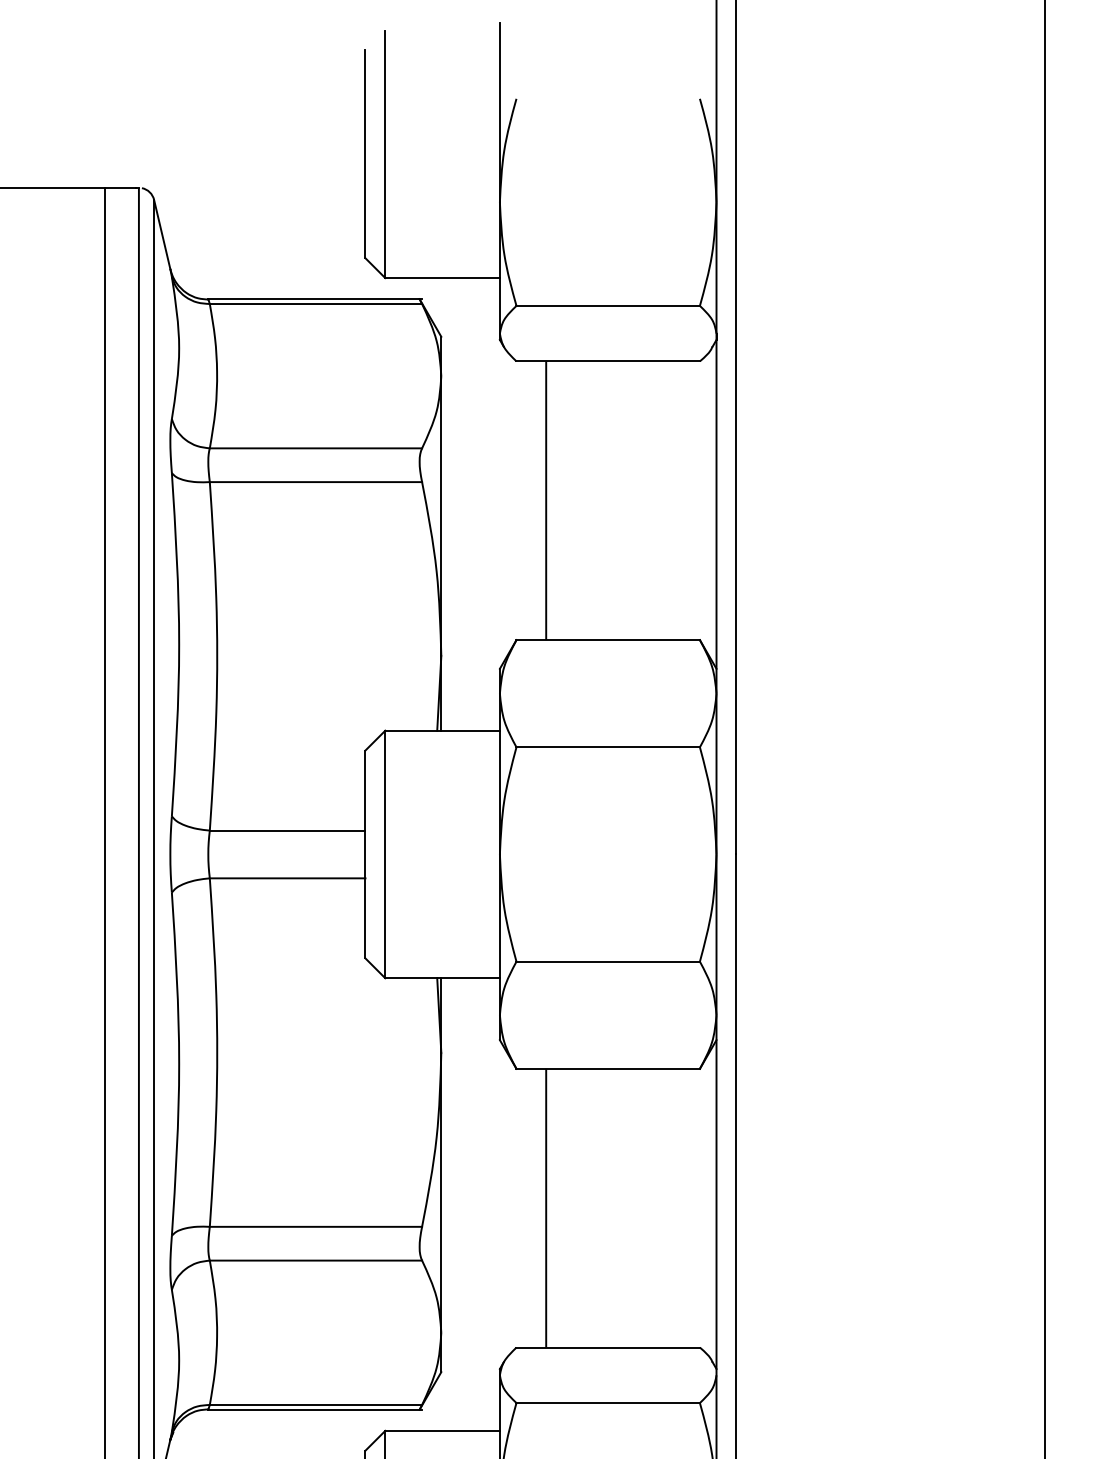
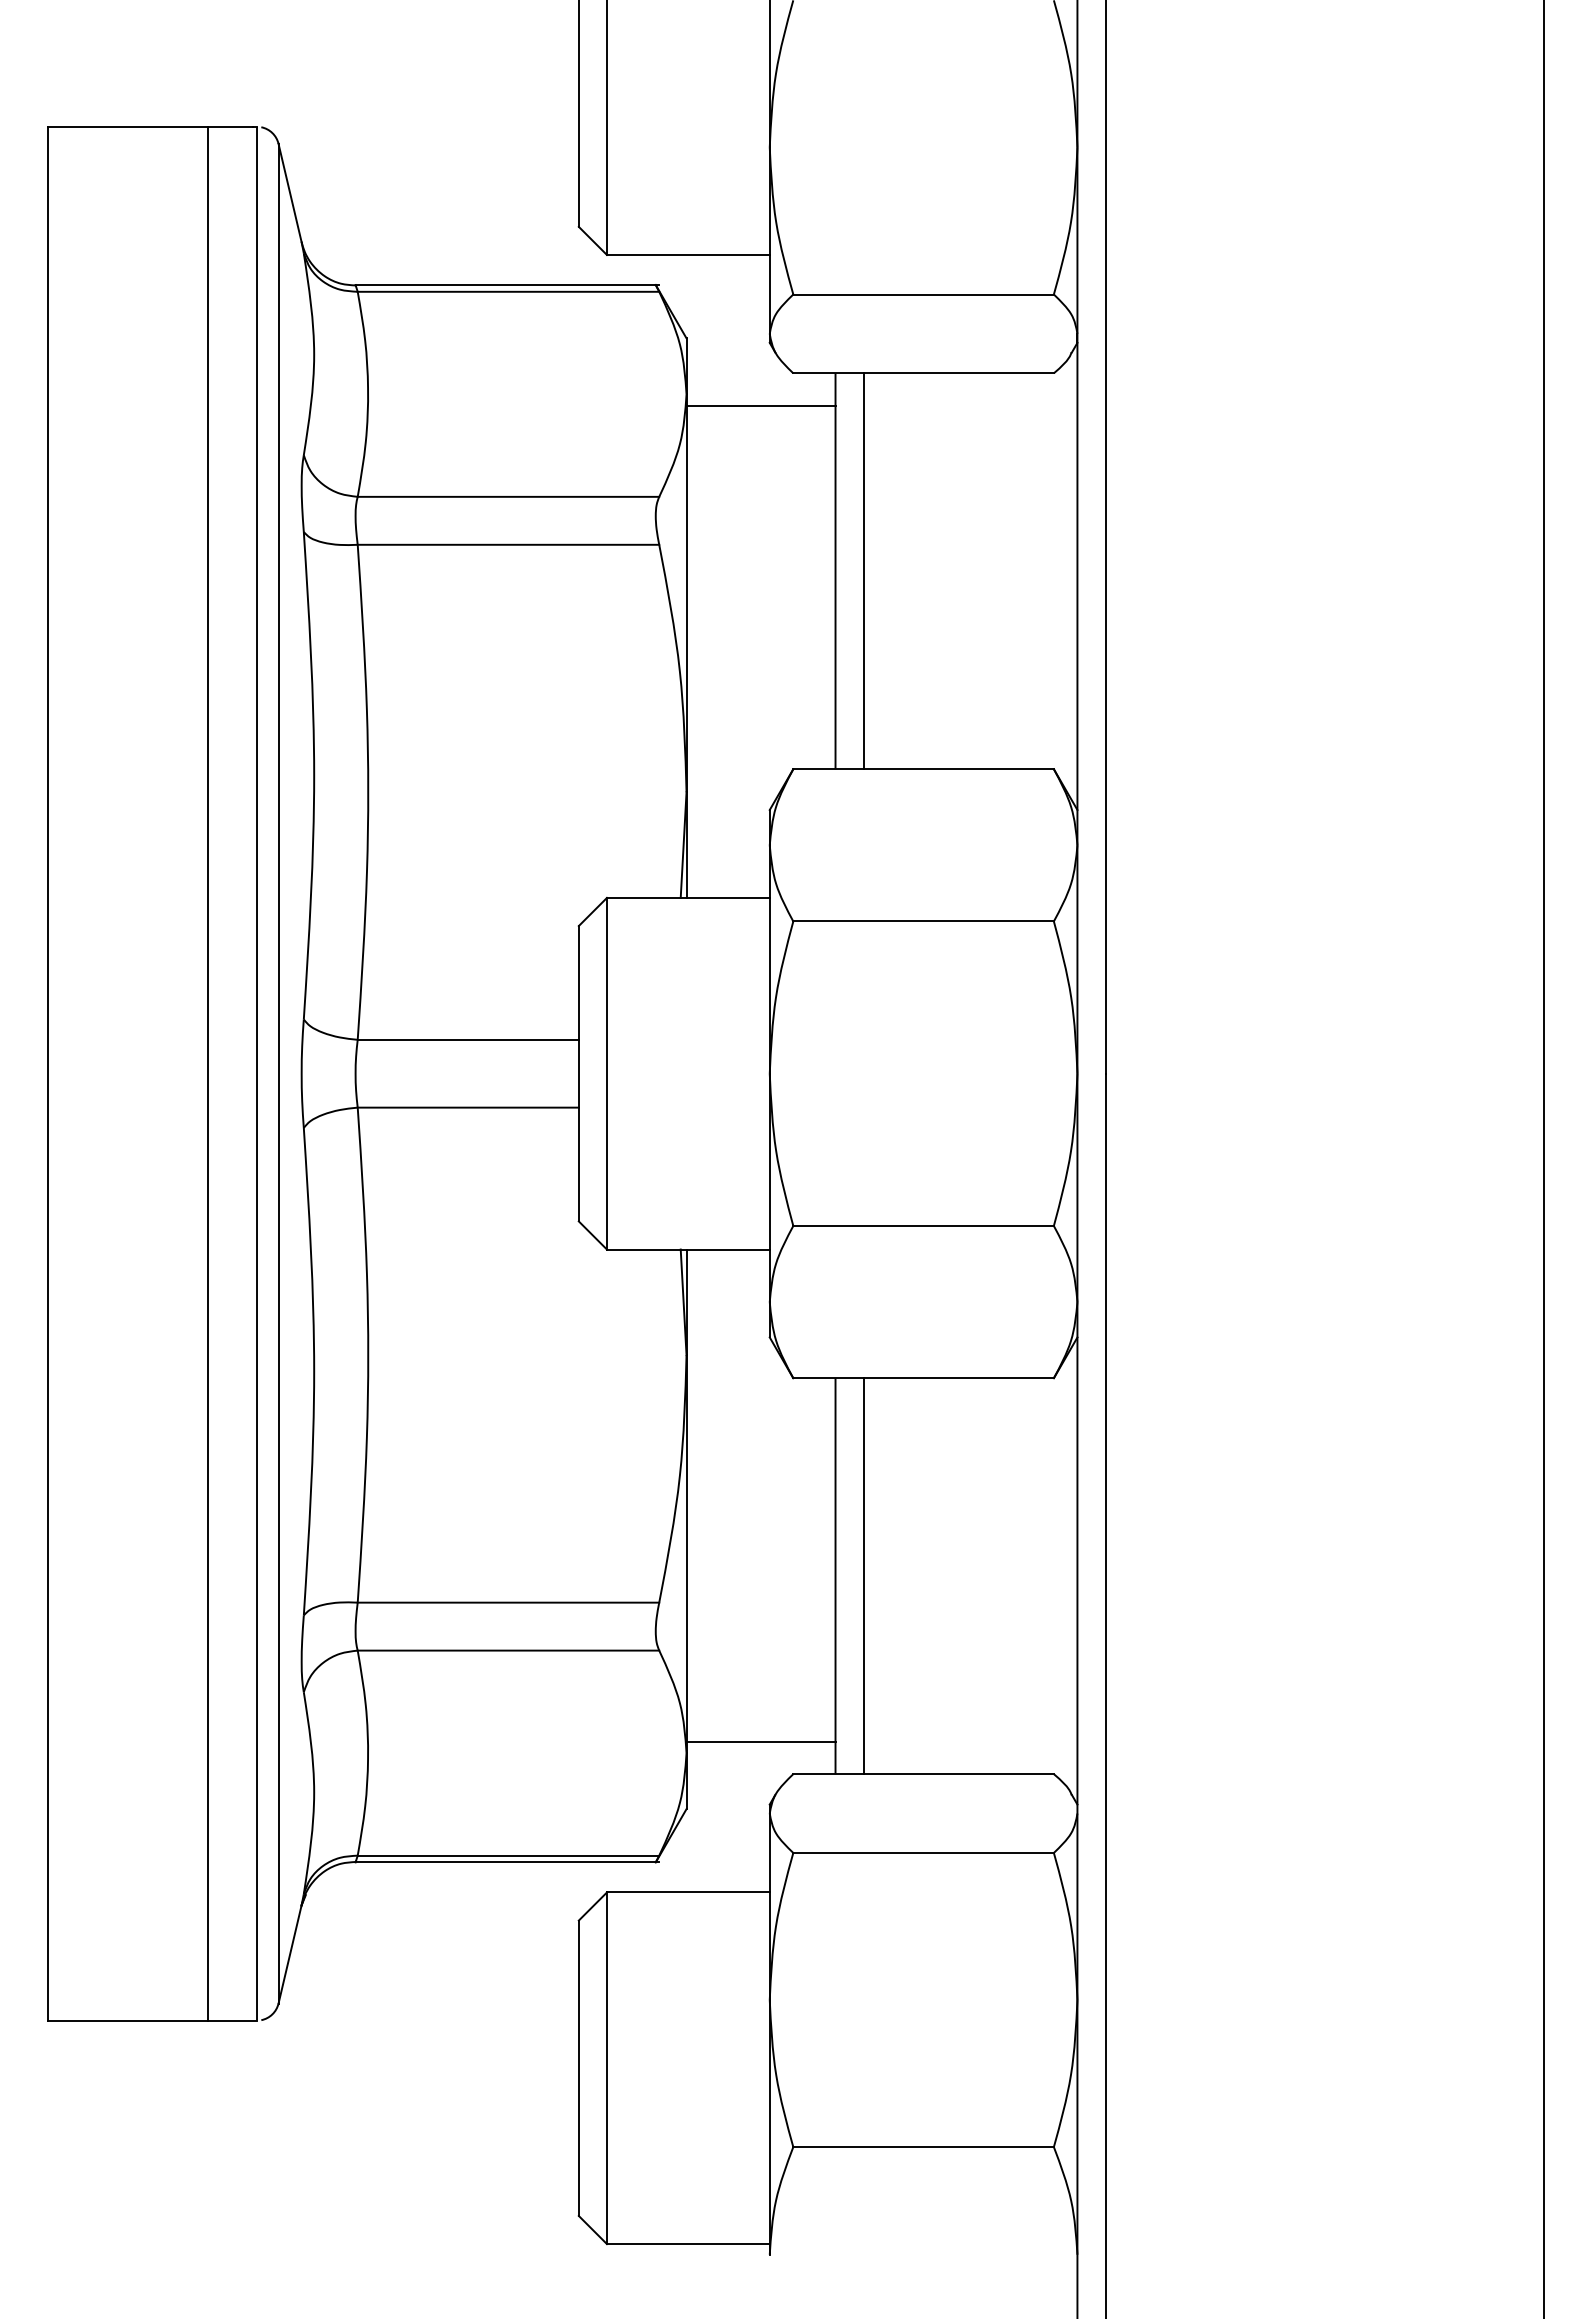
line: (493, 384) -> (760, 405), added
line: (565, 500) -> (863, 571), added
line: (565, 1208) -> (863, 1576), added
line: (493, 1324) -> (760, 1741), added

